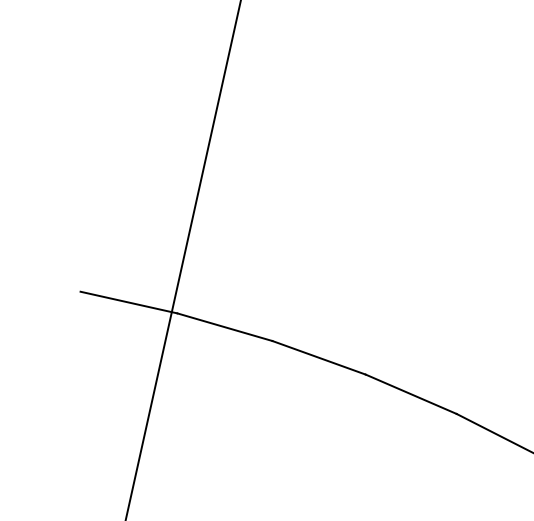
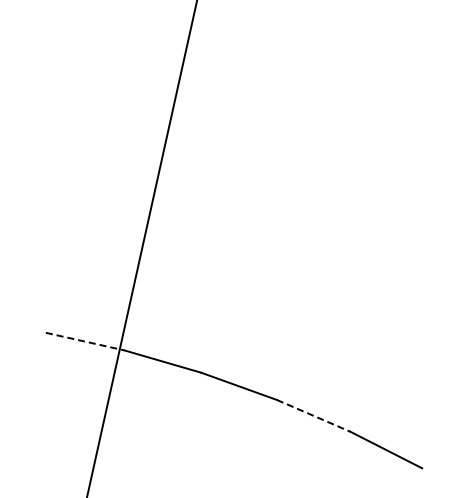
line: (129, 302) -> (85, 341), solid -> dashed
line: (412, 395) -> (314, 416), solid -> dashed

